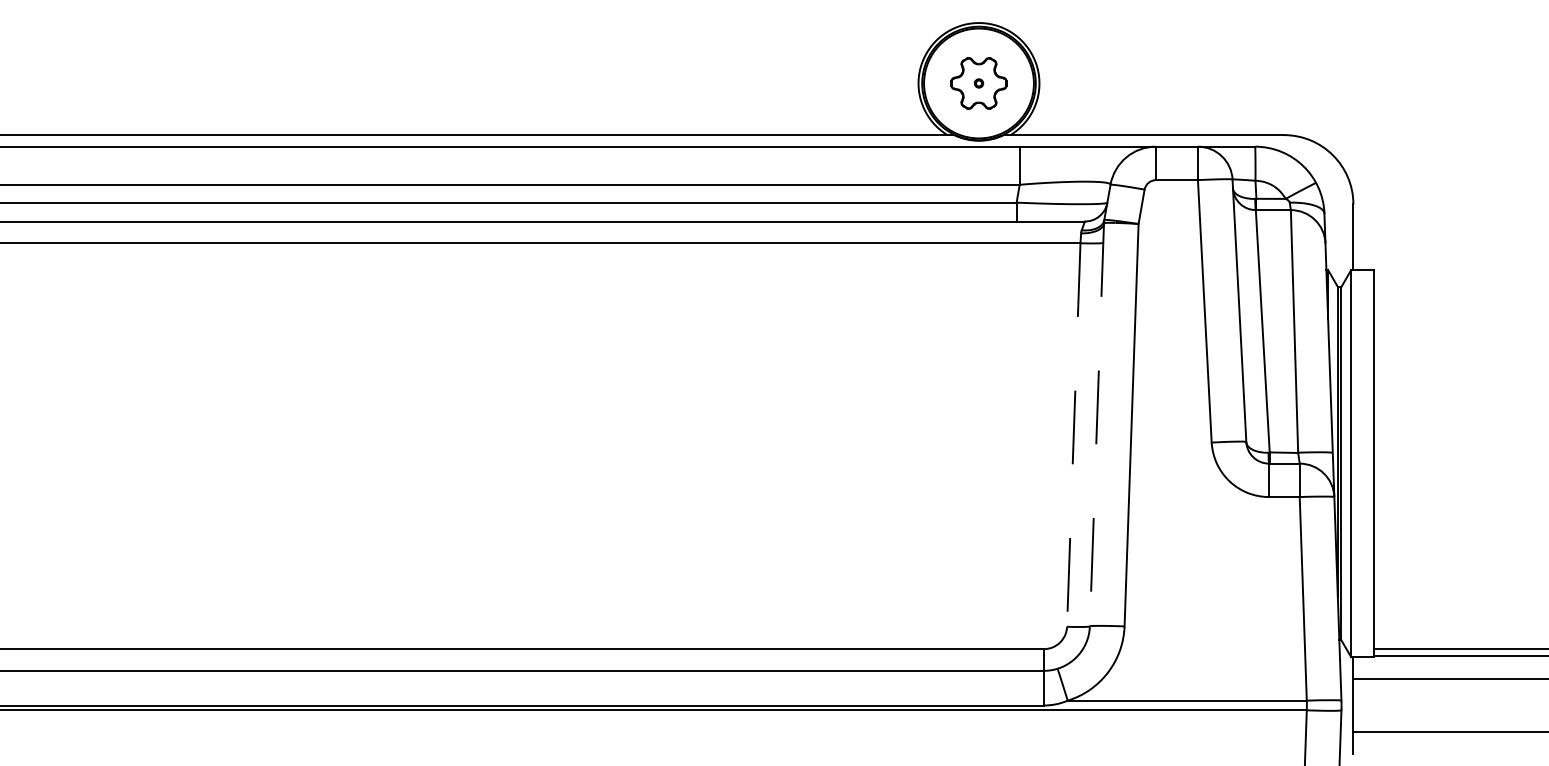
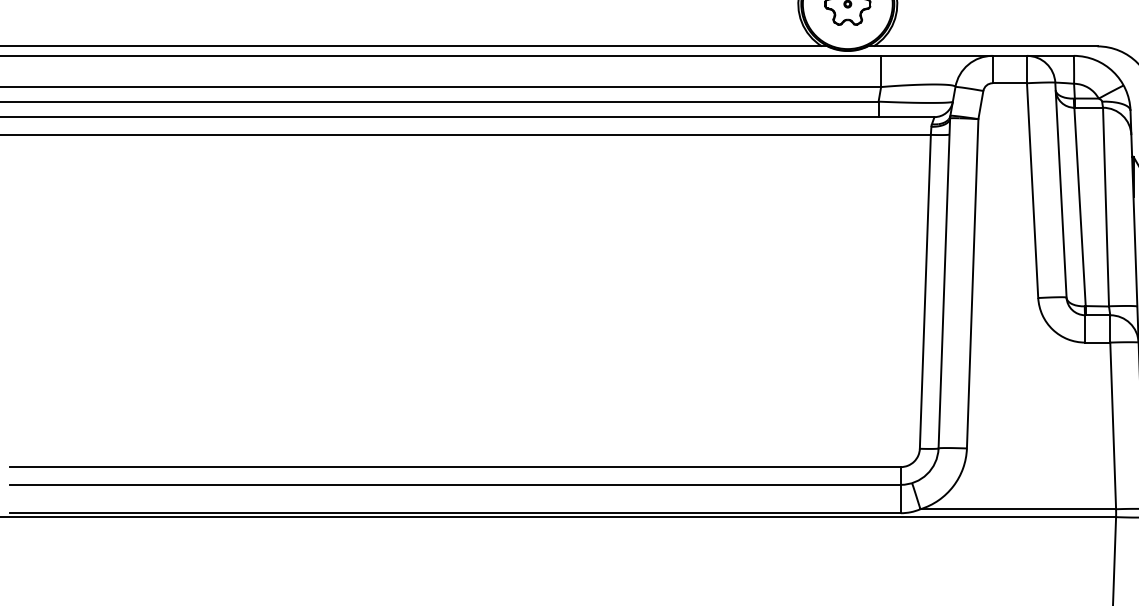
line: (1096, 424) -> (943, 283), dashed -> solid
line: (1073, 435) -> (925, 292), dashed -> solid

